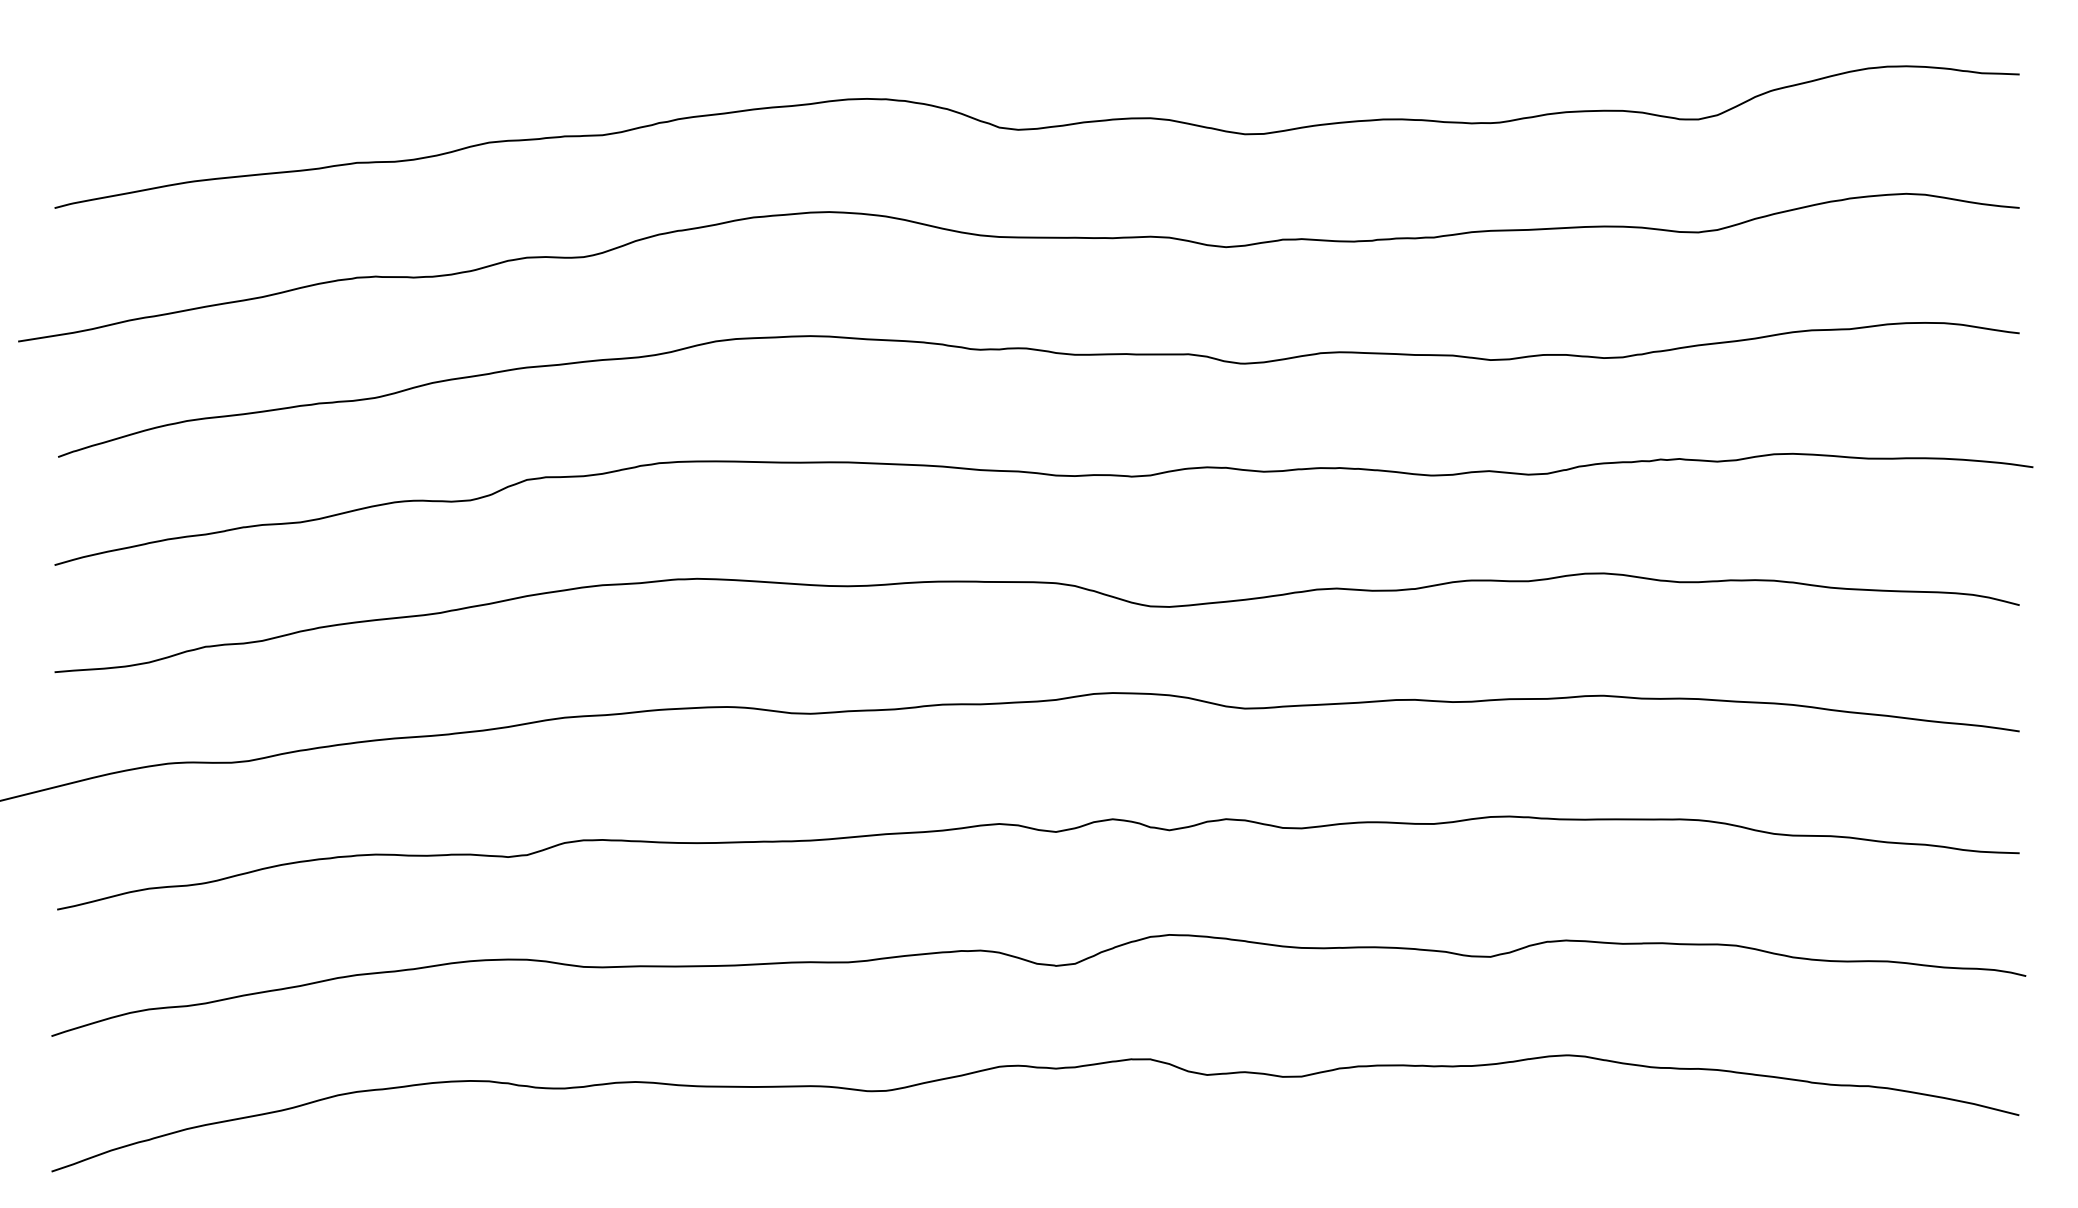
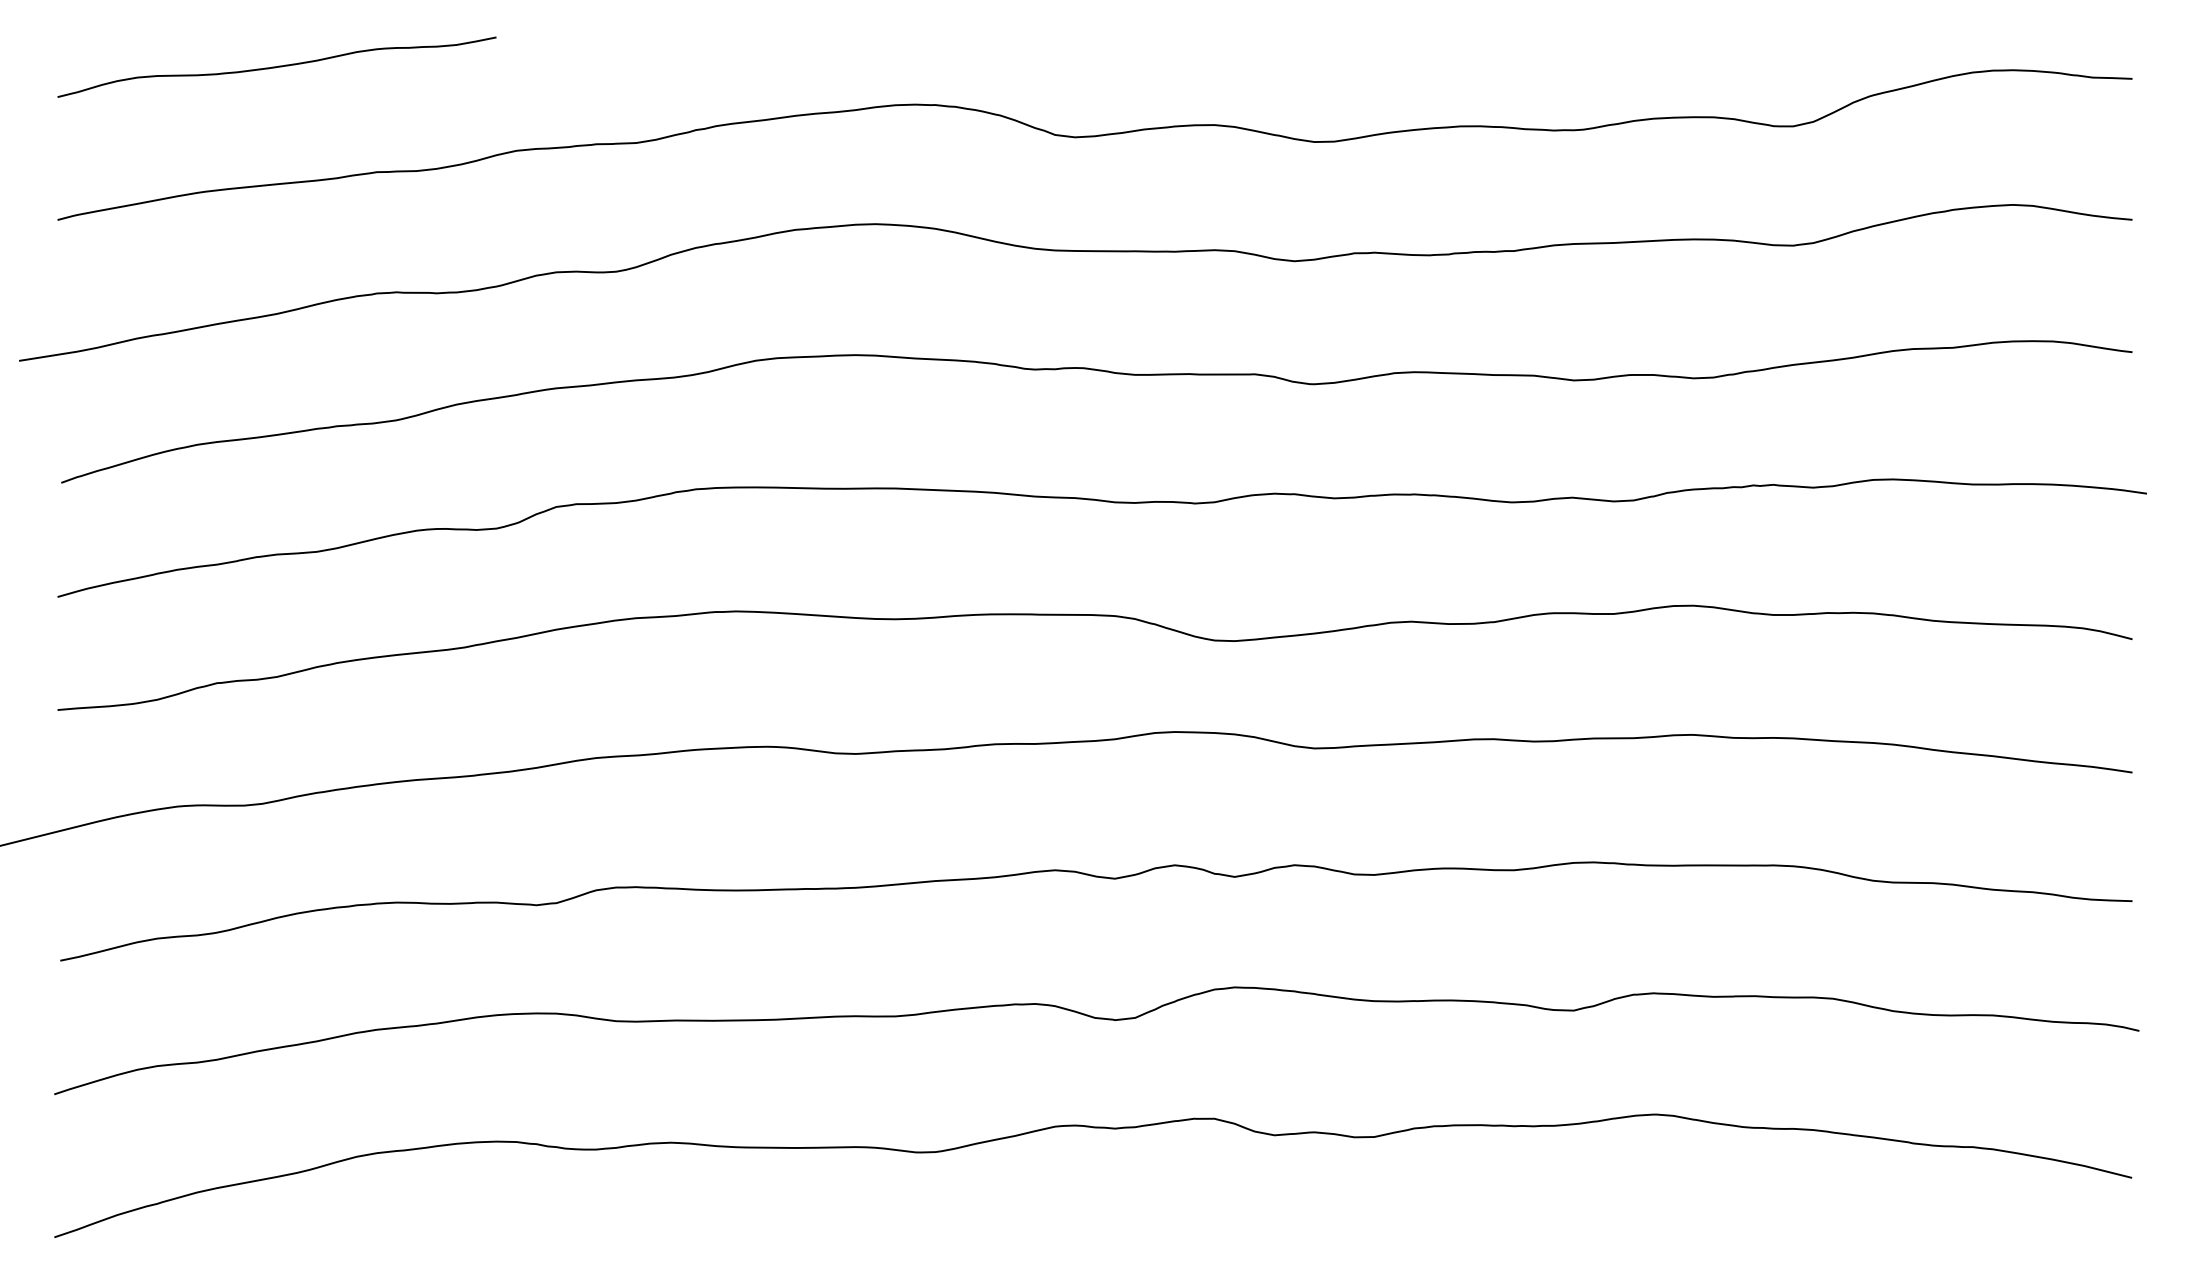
curve: (262, 63) -> (277, 67), added

